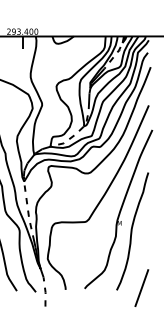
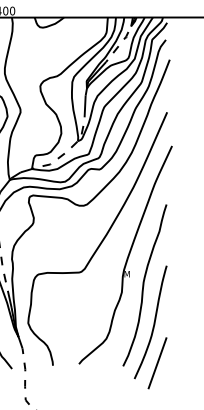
curve: (138, 258) -> (152, 322), added

